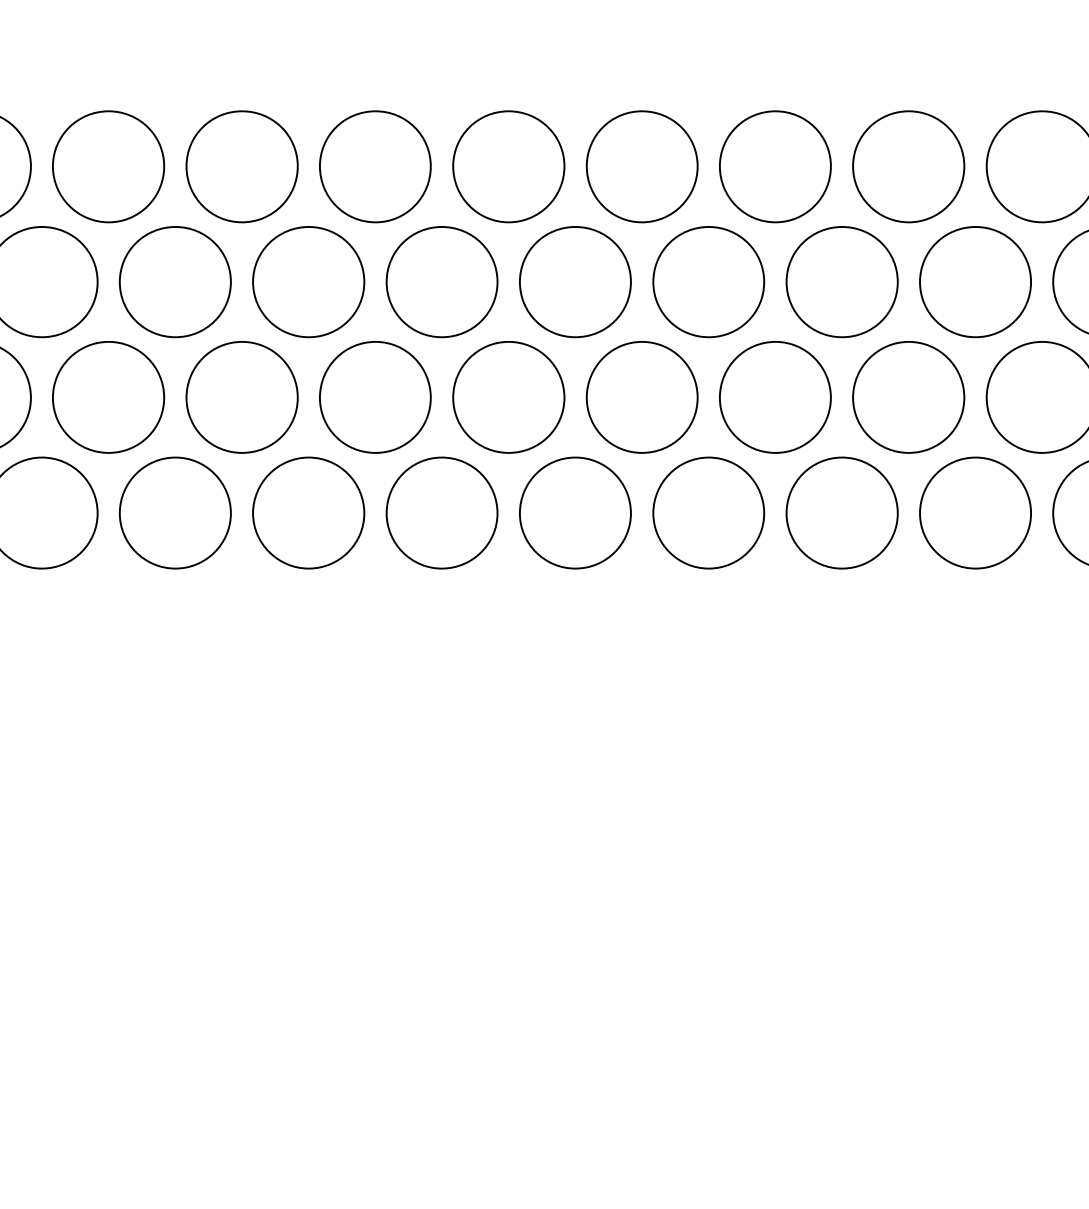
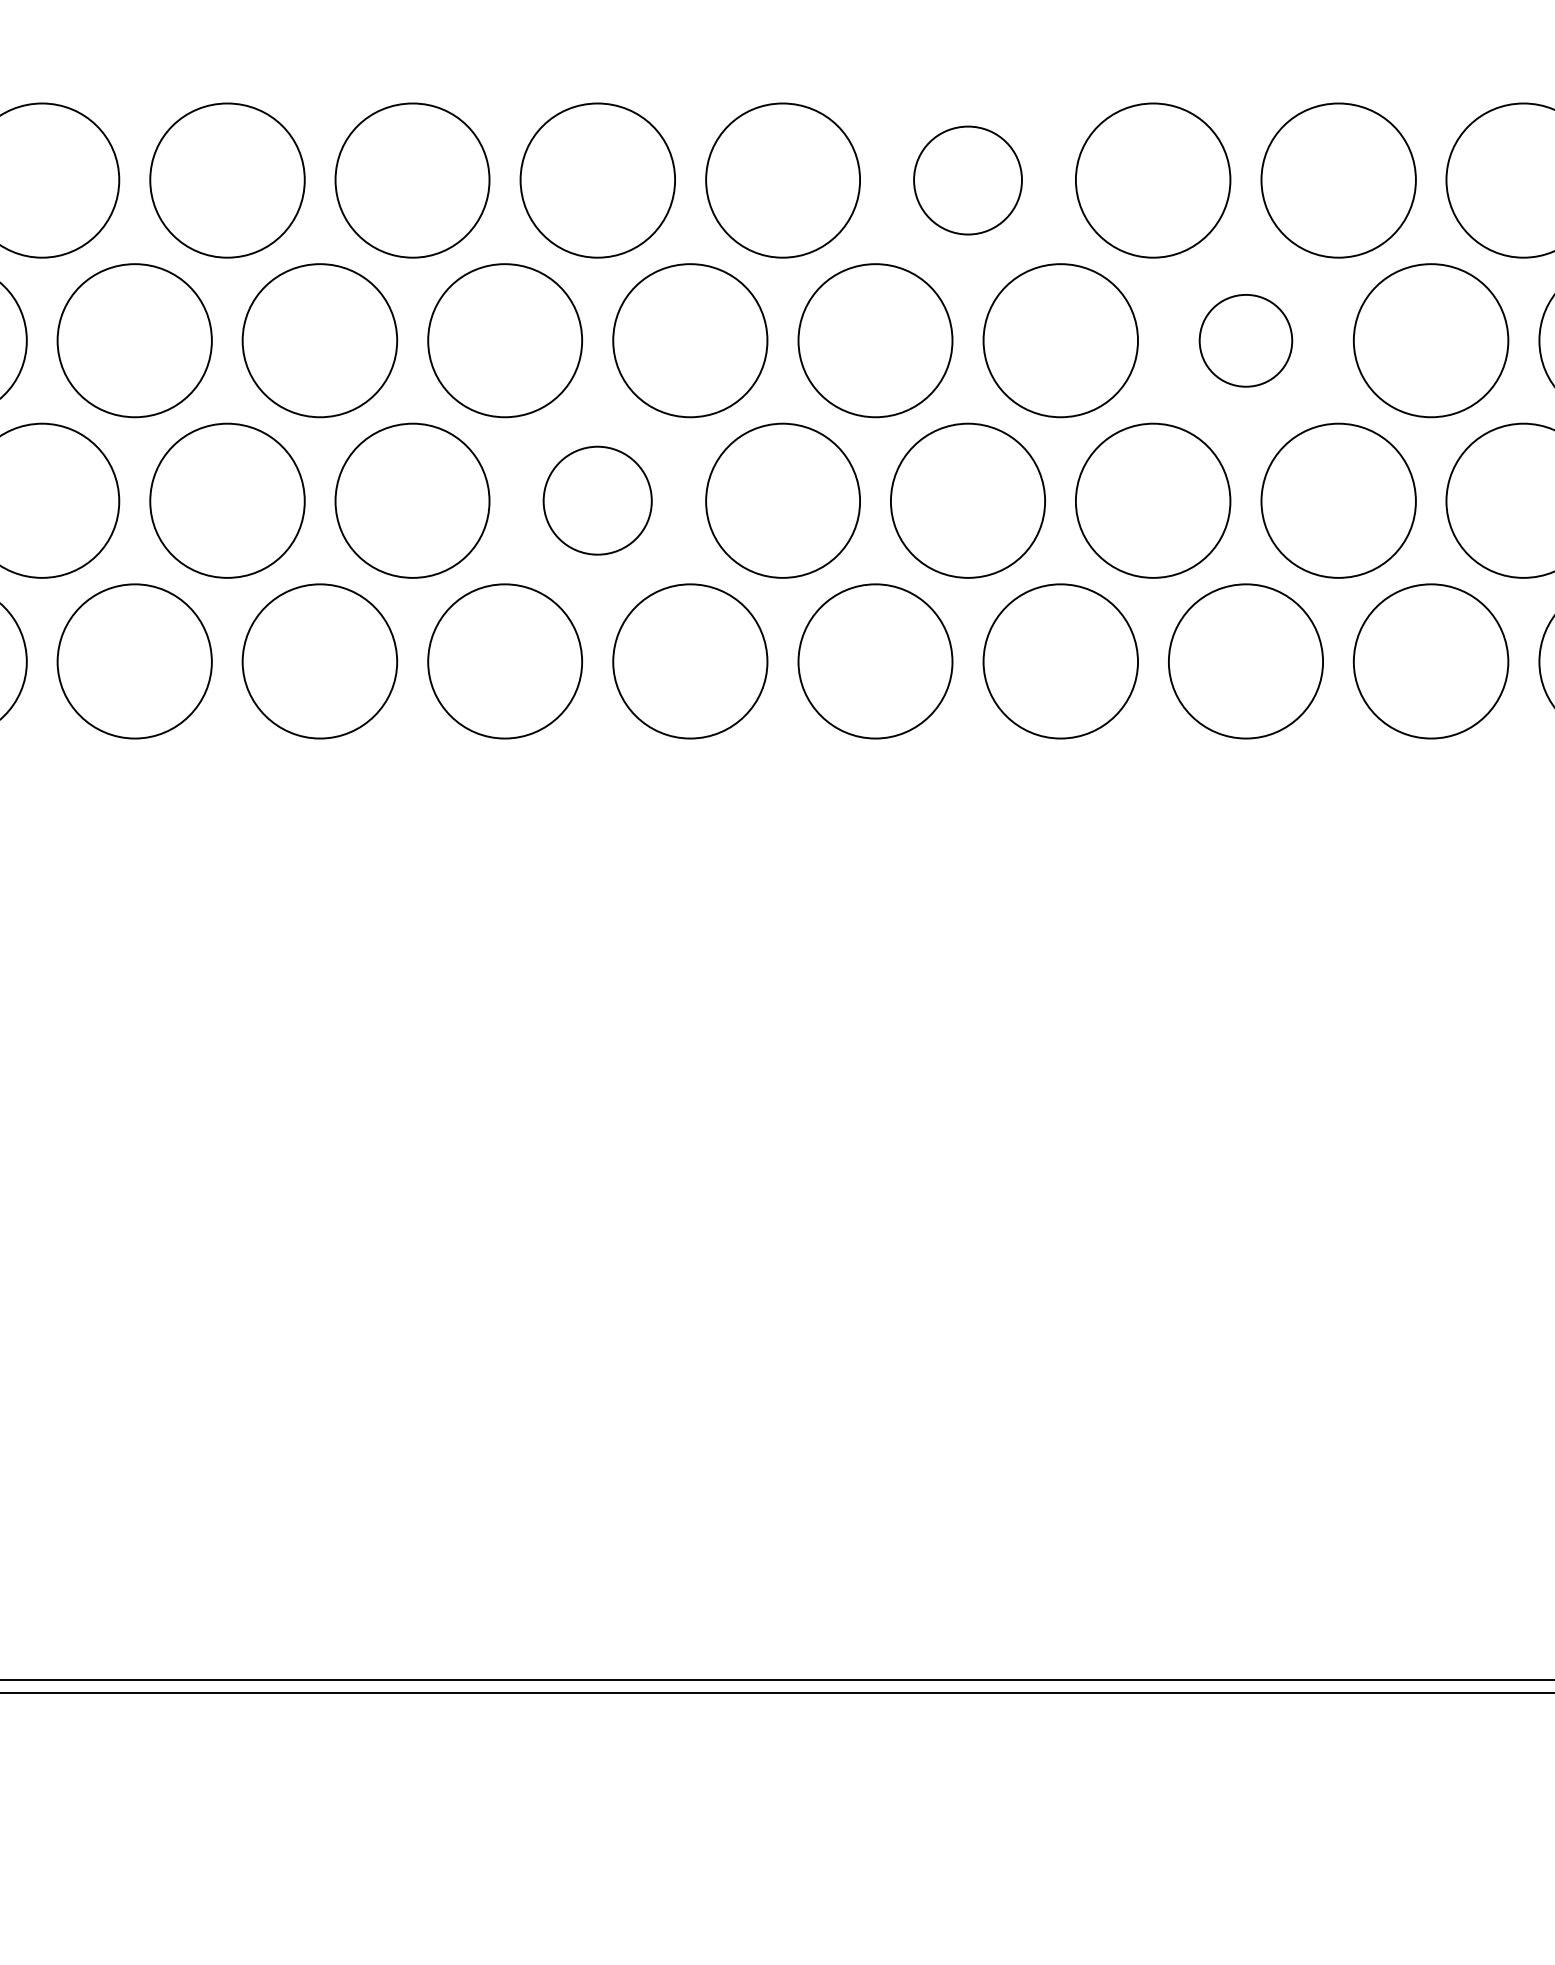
part: (775, 166) -> (967, 180), size x0.7
part: (975, 281) -> (1245, 340), size x0.6
part: (508, 397) -> (597, 500), size x0.7

